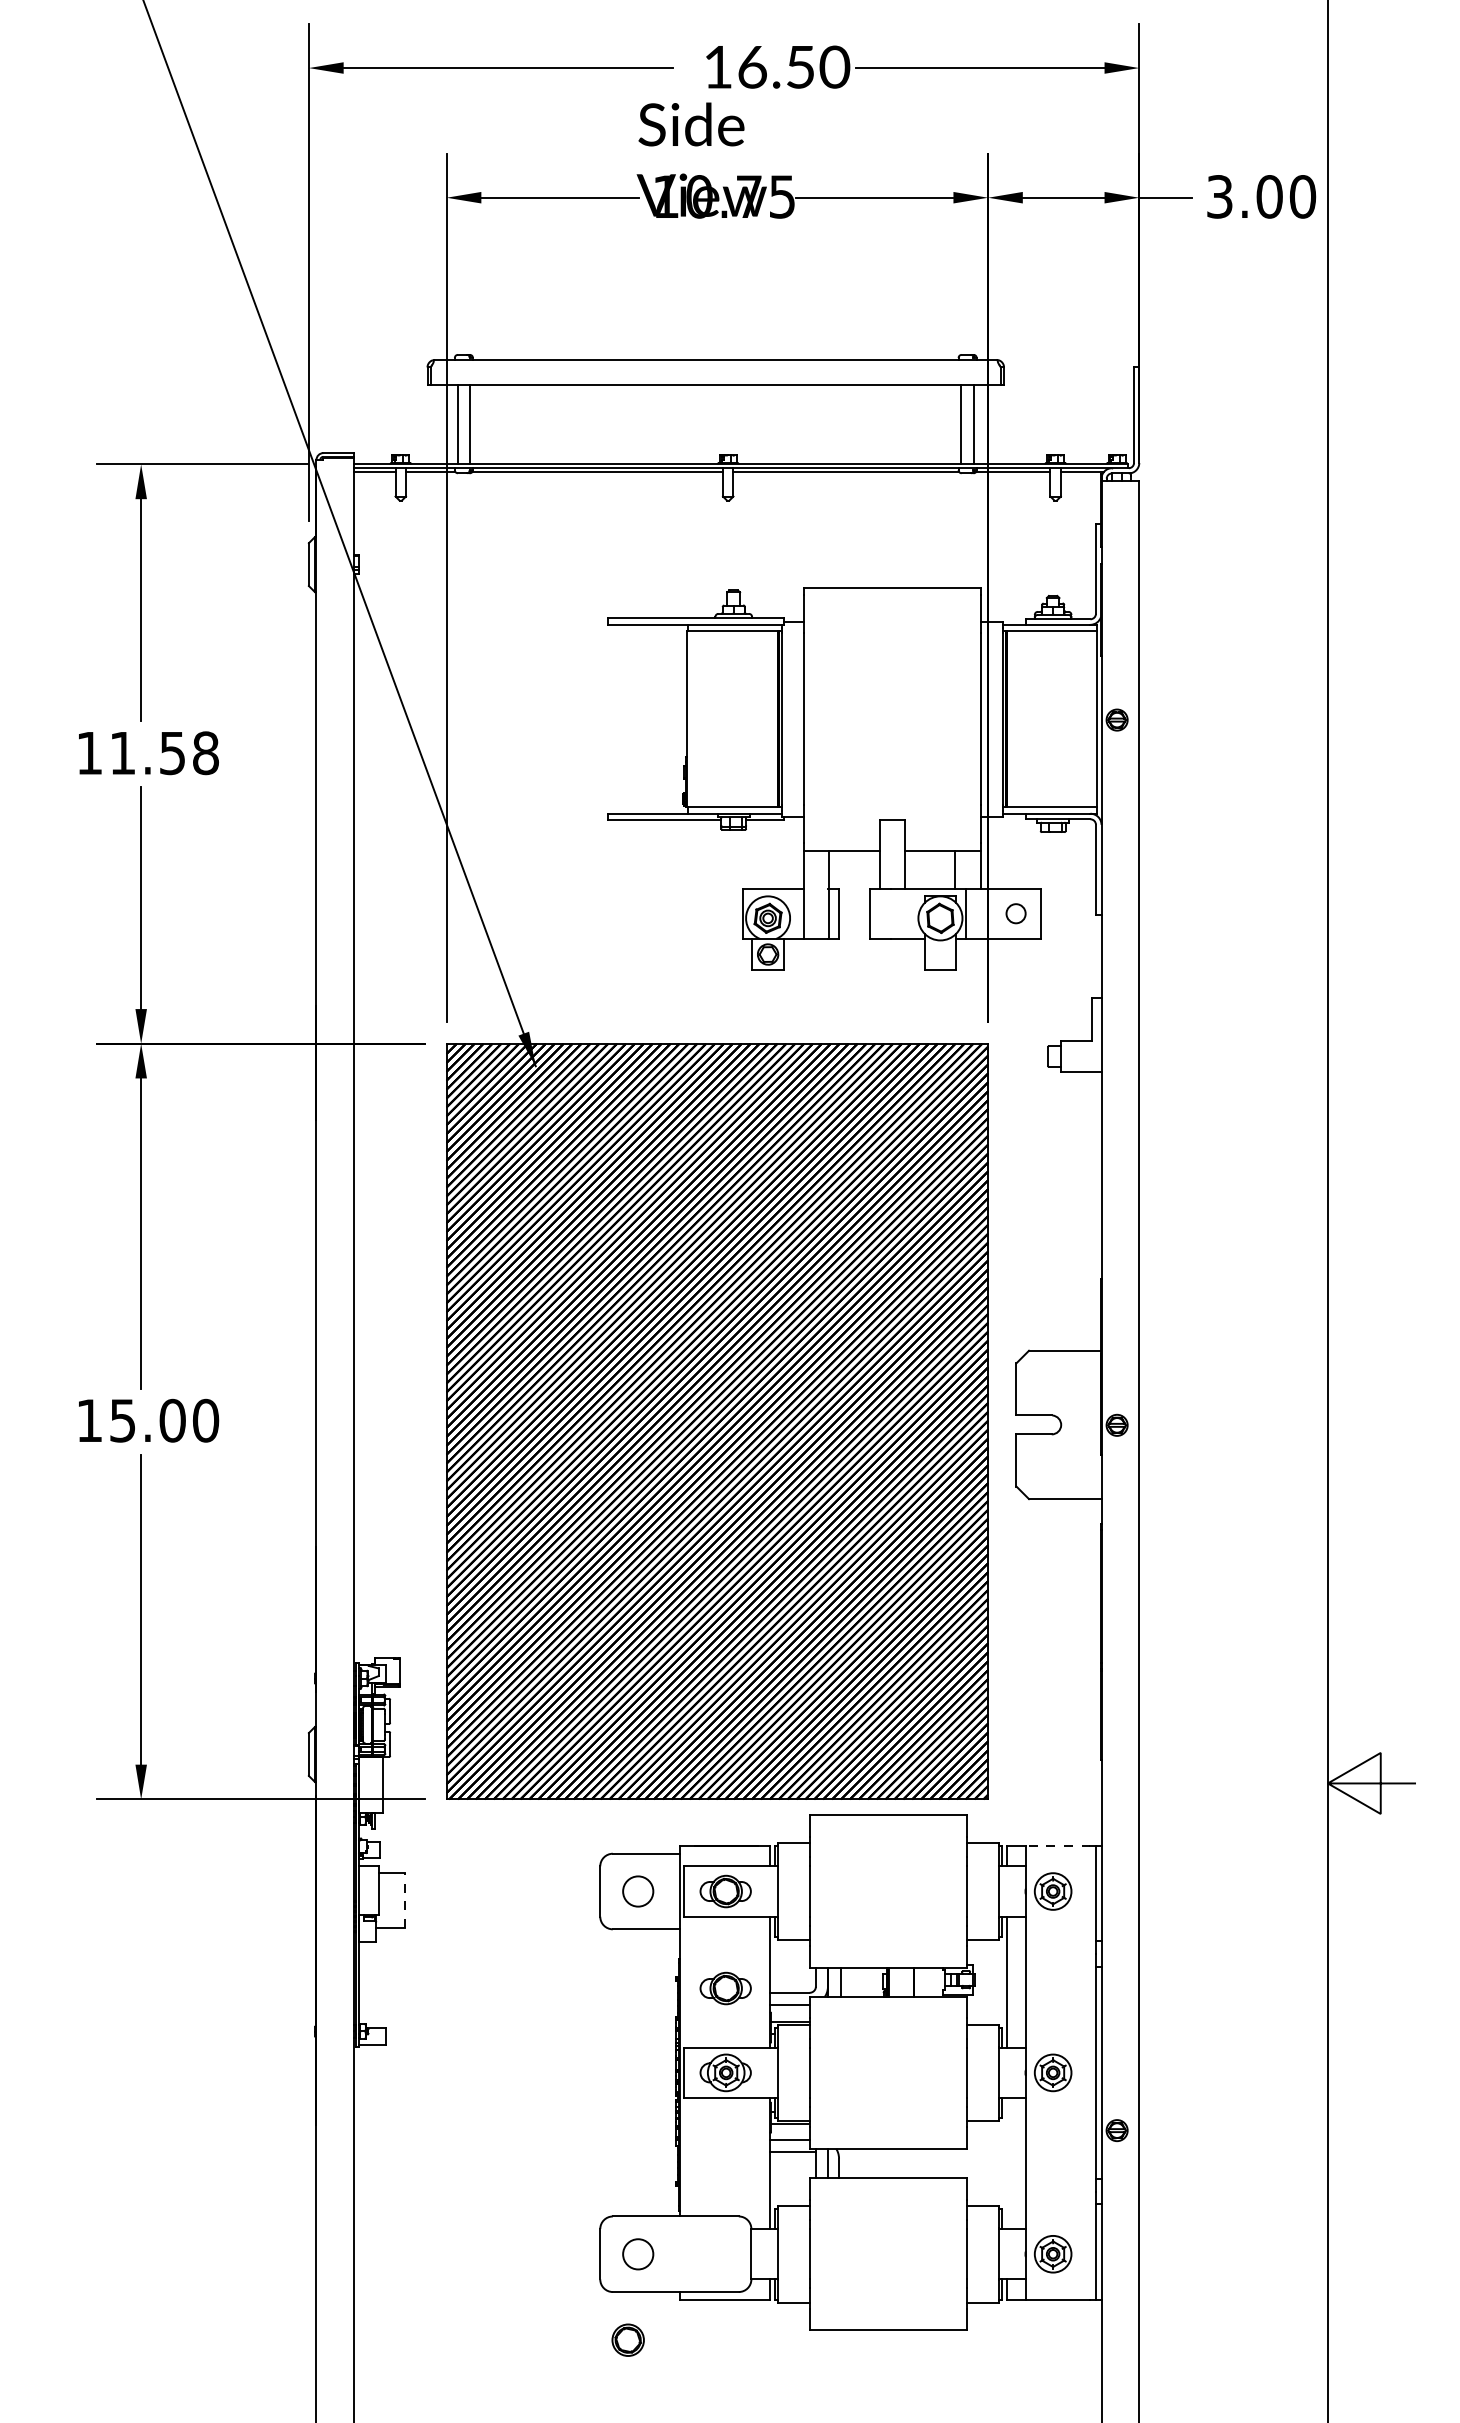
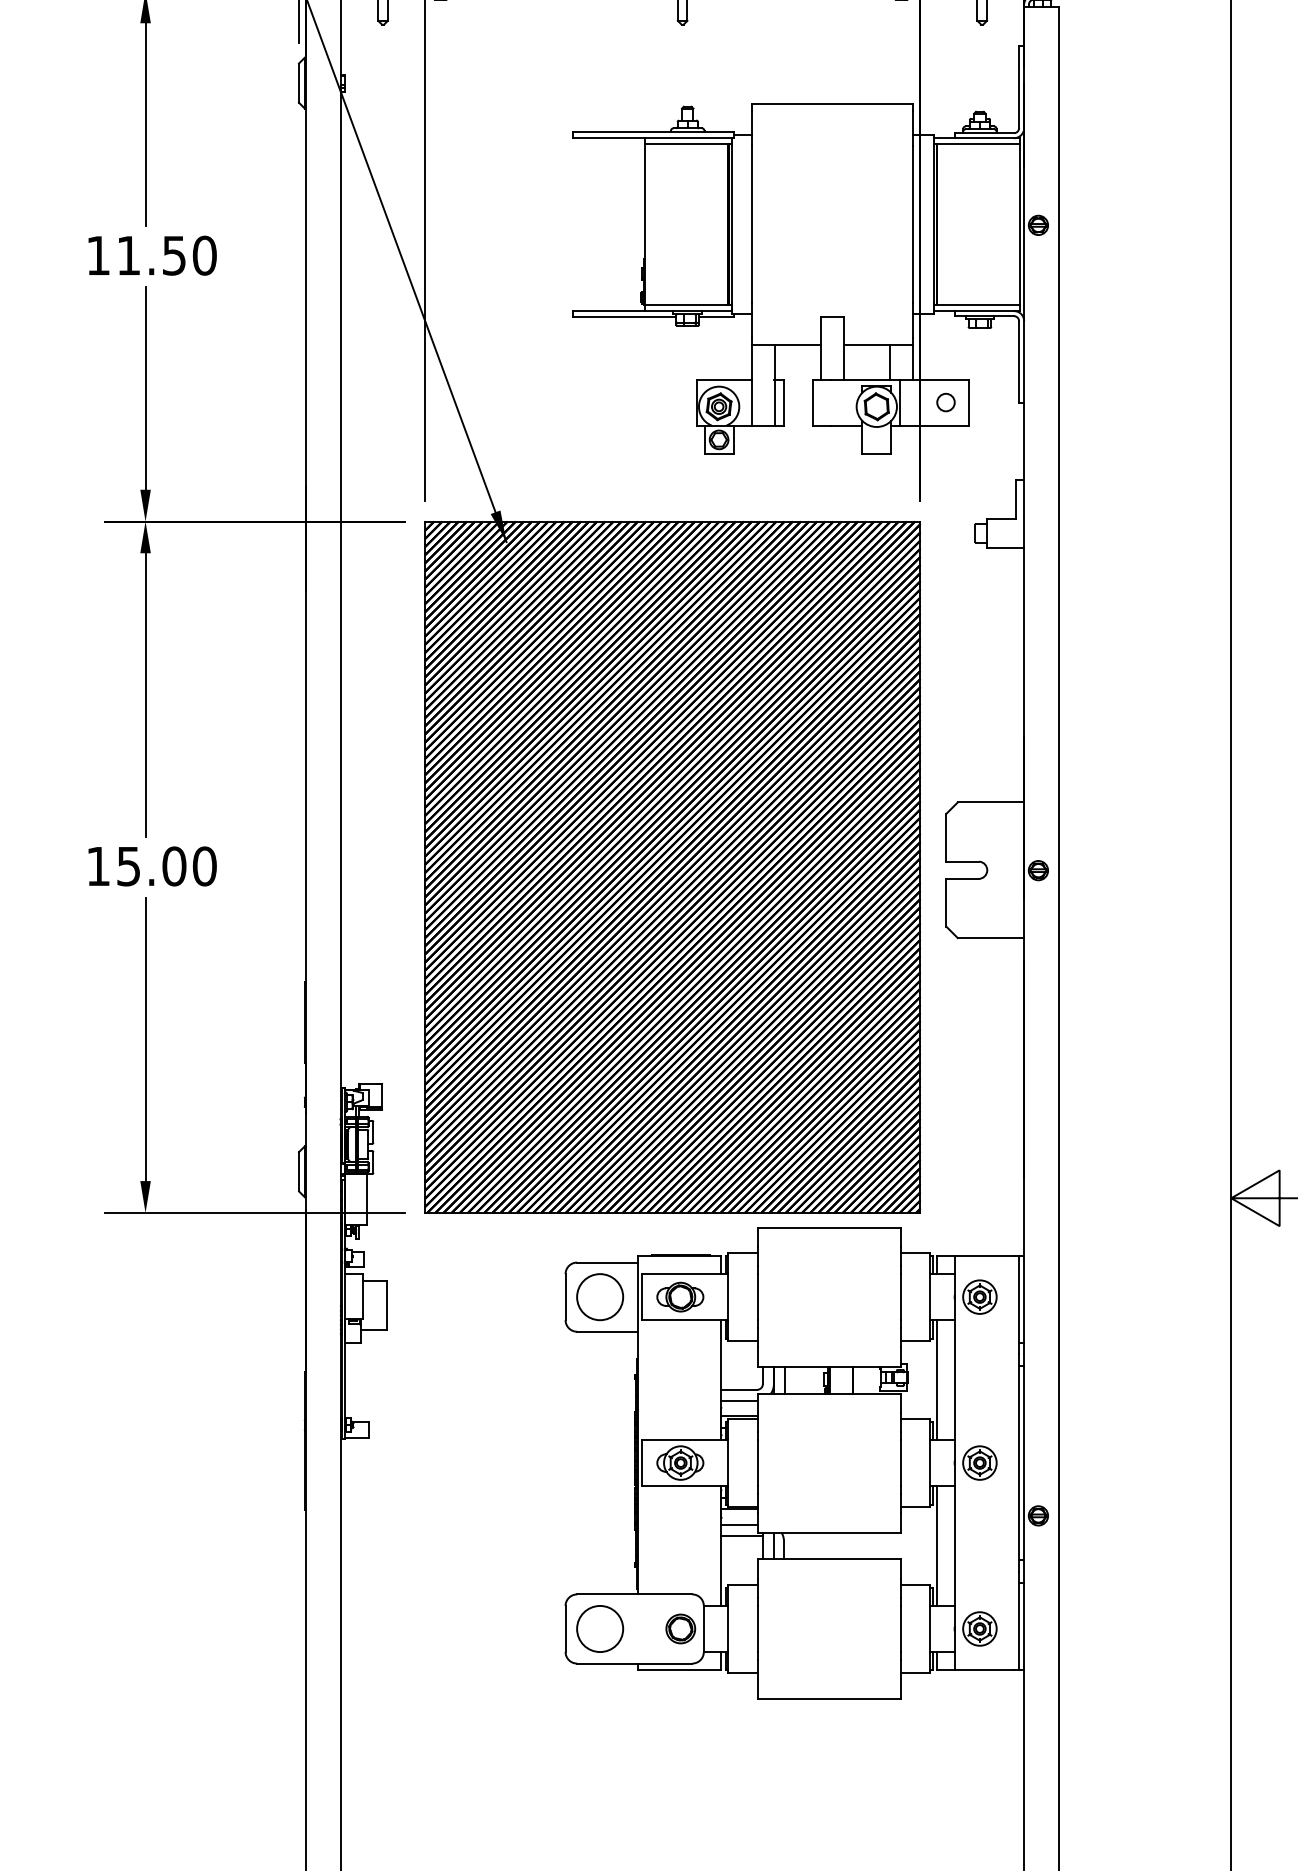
text: (205, 752) -> (204, 255), 11.58 -> 11.50
line: (1057, 1846) -> (983, 1255), dashed -> solid
circle: (638, 1891) -> (600, 1297), size x1.67
line: (404, 1900) -> (386, 1305), dashed -> solid
part: (725, 1988) -> (680, 1385), removed
line: (1006, 2163) -> (937, 1545), added
circle: (638, 2254) -> (600, 1629), size x1.67
part: (627, 2339) -> (680, 1628), moved

